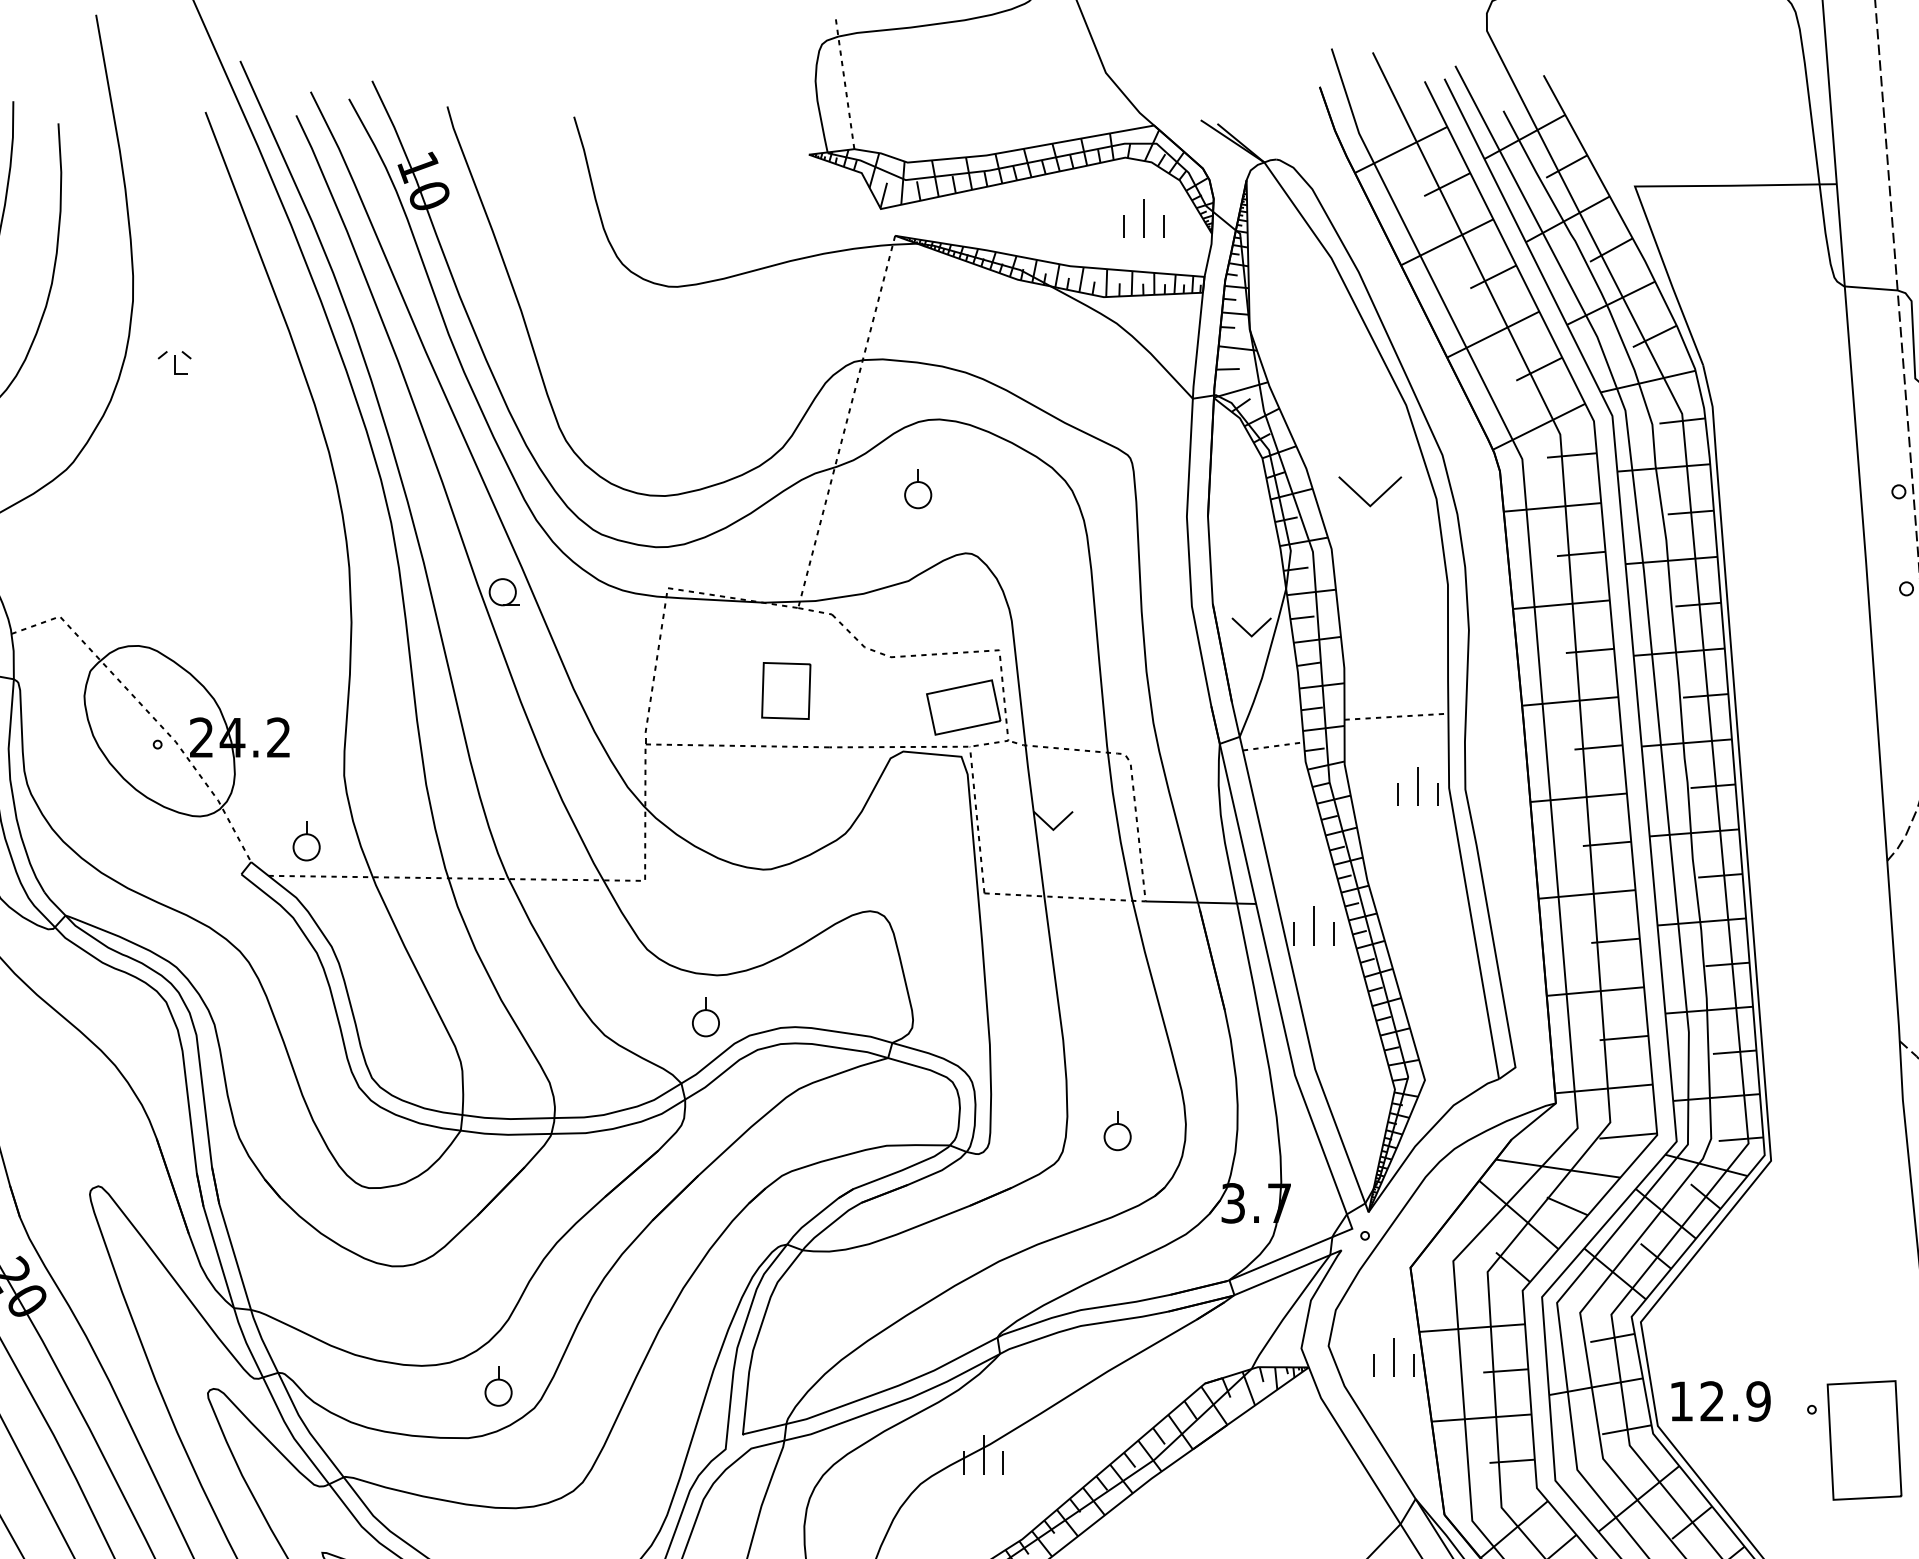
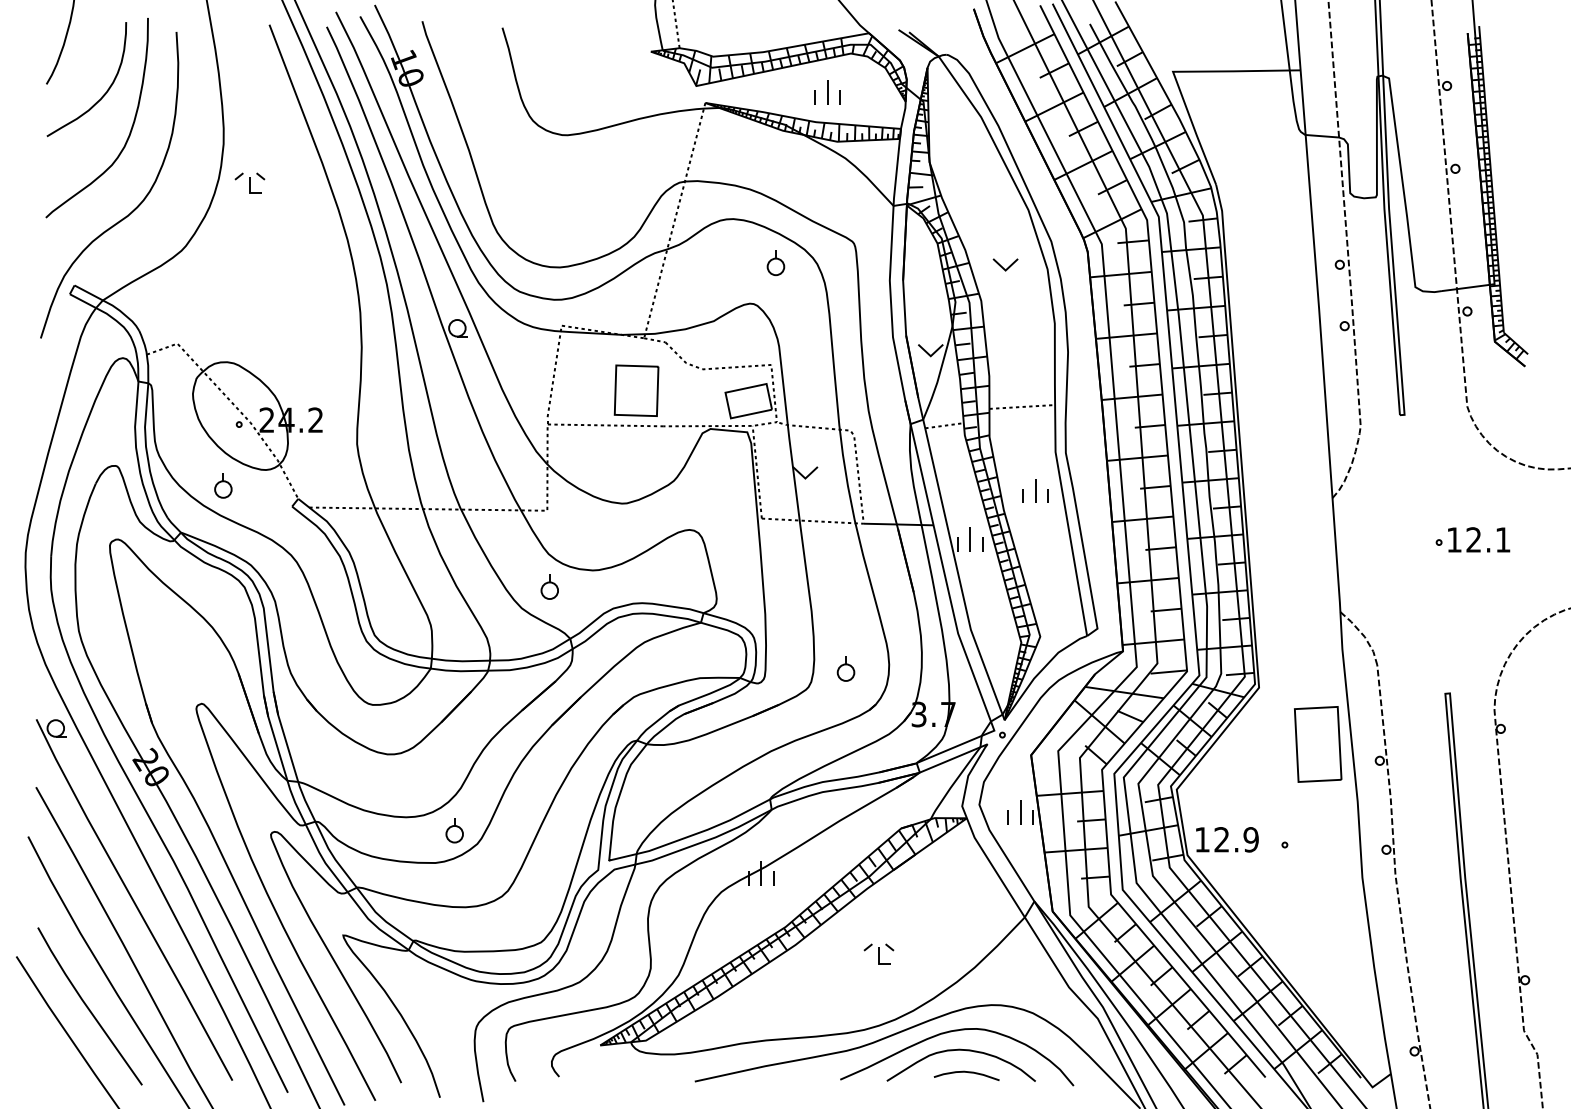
part: (1143, 219) -> (827, 92), moved
part: (173, 361) -> (249, 182), size x1.43
part: (917, 489) -> (775, 263), moved
part: (1369, 491) -> (1005, 264), size x0.62
part: (786, 690) -> (636, 390), size x1.43
part: (1417, 785) -> (1035, 490), moved
part: (306, 840) -> (223, 485), moved
part: (705, 1016) -> (549, 586), moved
part: (1865, 1440) -> (1318, 744), moved

